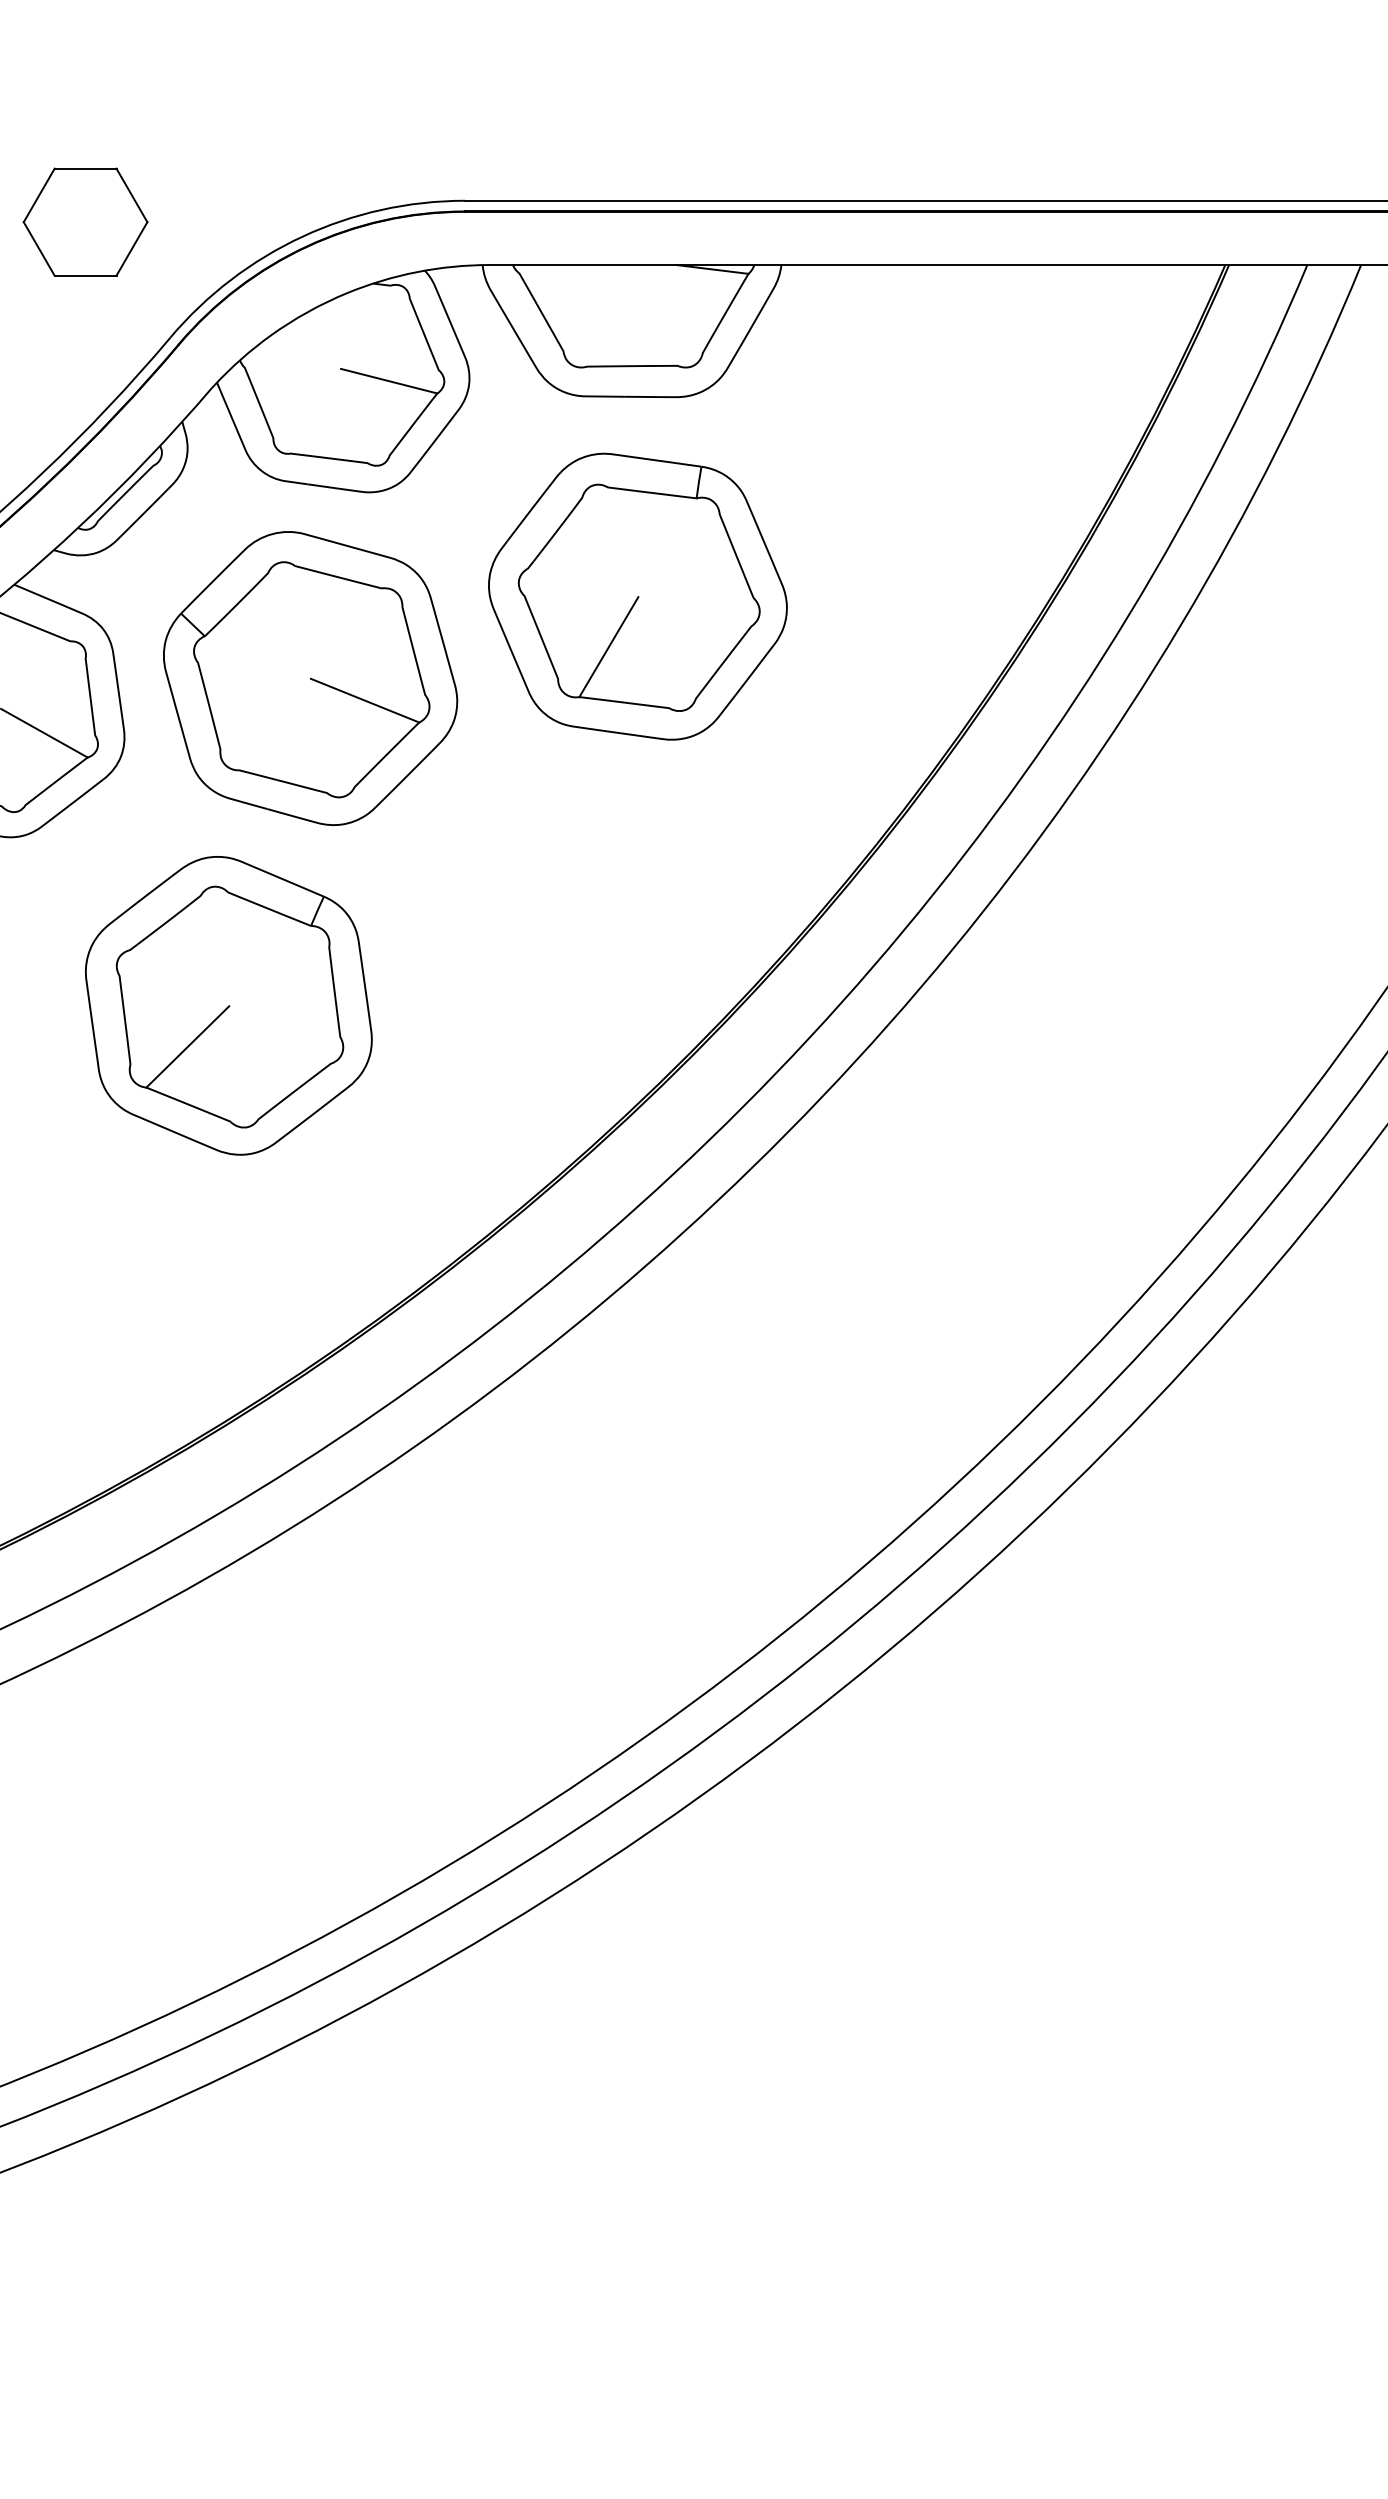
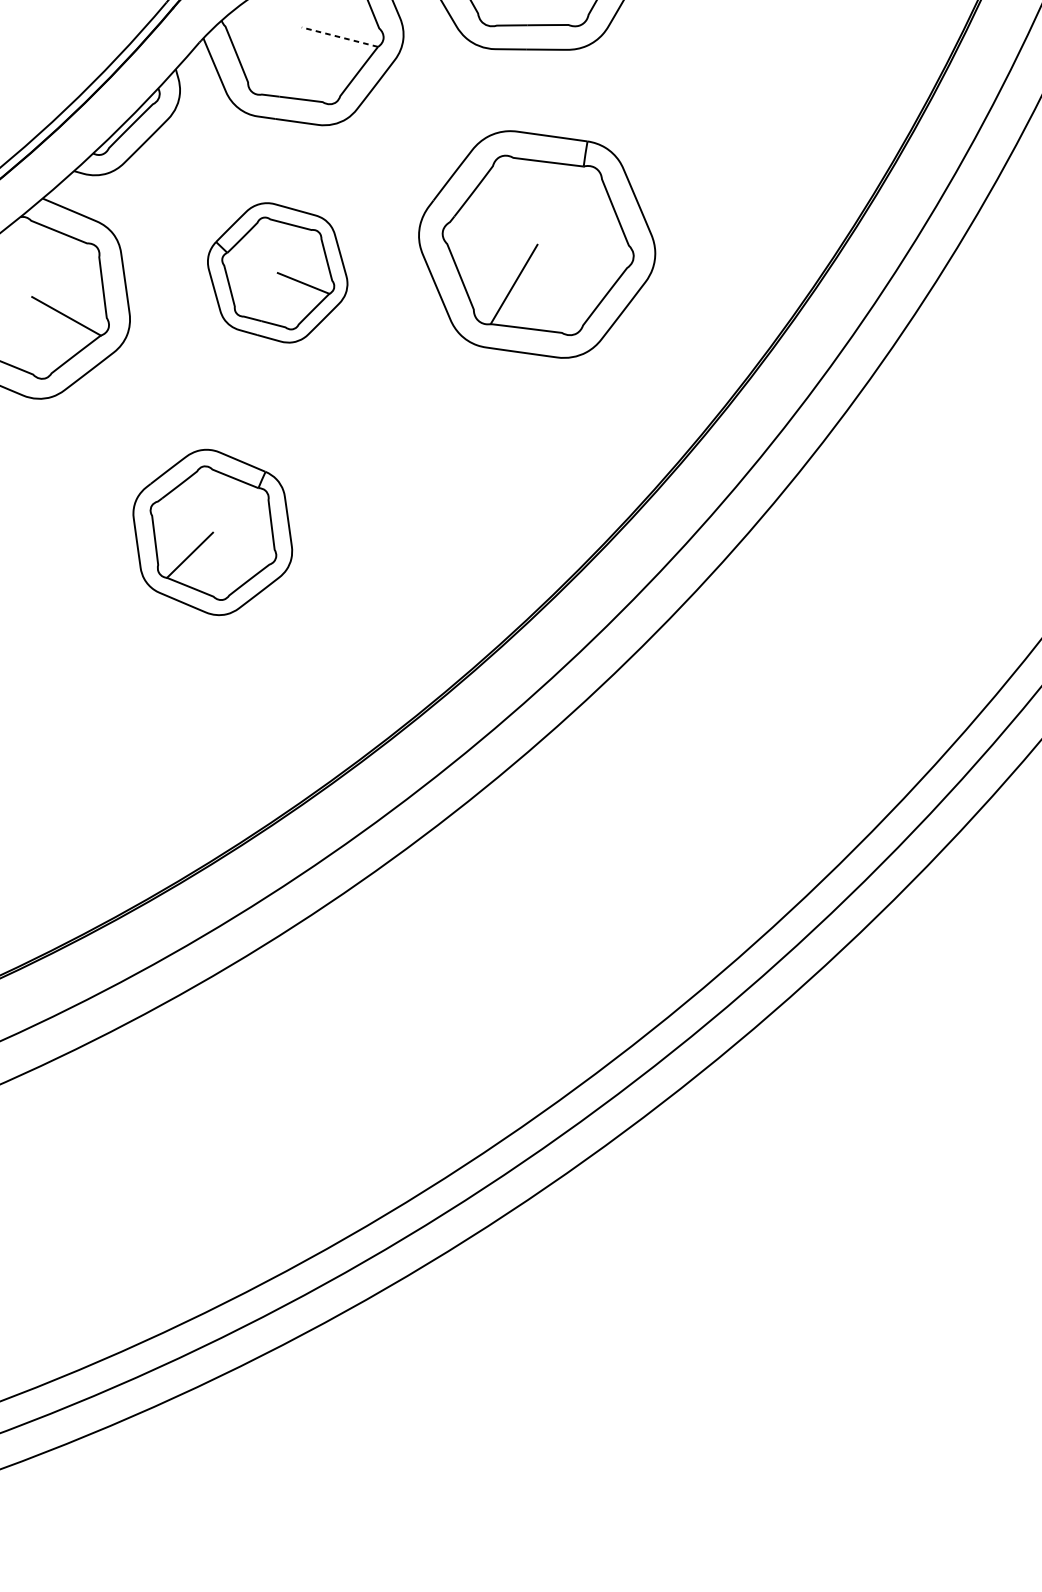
line: (389, 381) -> (340, 37), solid -> dashed
part: (637, 596) -> (536, 244), moved
part: (310, 678) -> (277, 272), size x0.6
part: (228, 1005) -> (212, 532), size x0.7

